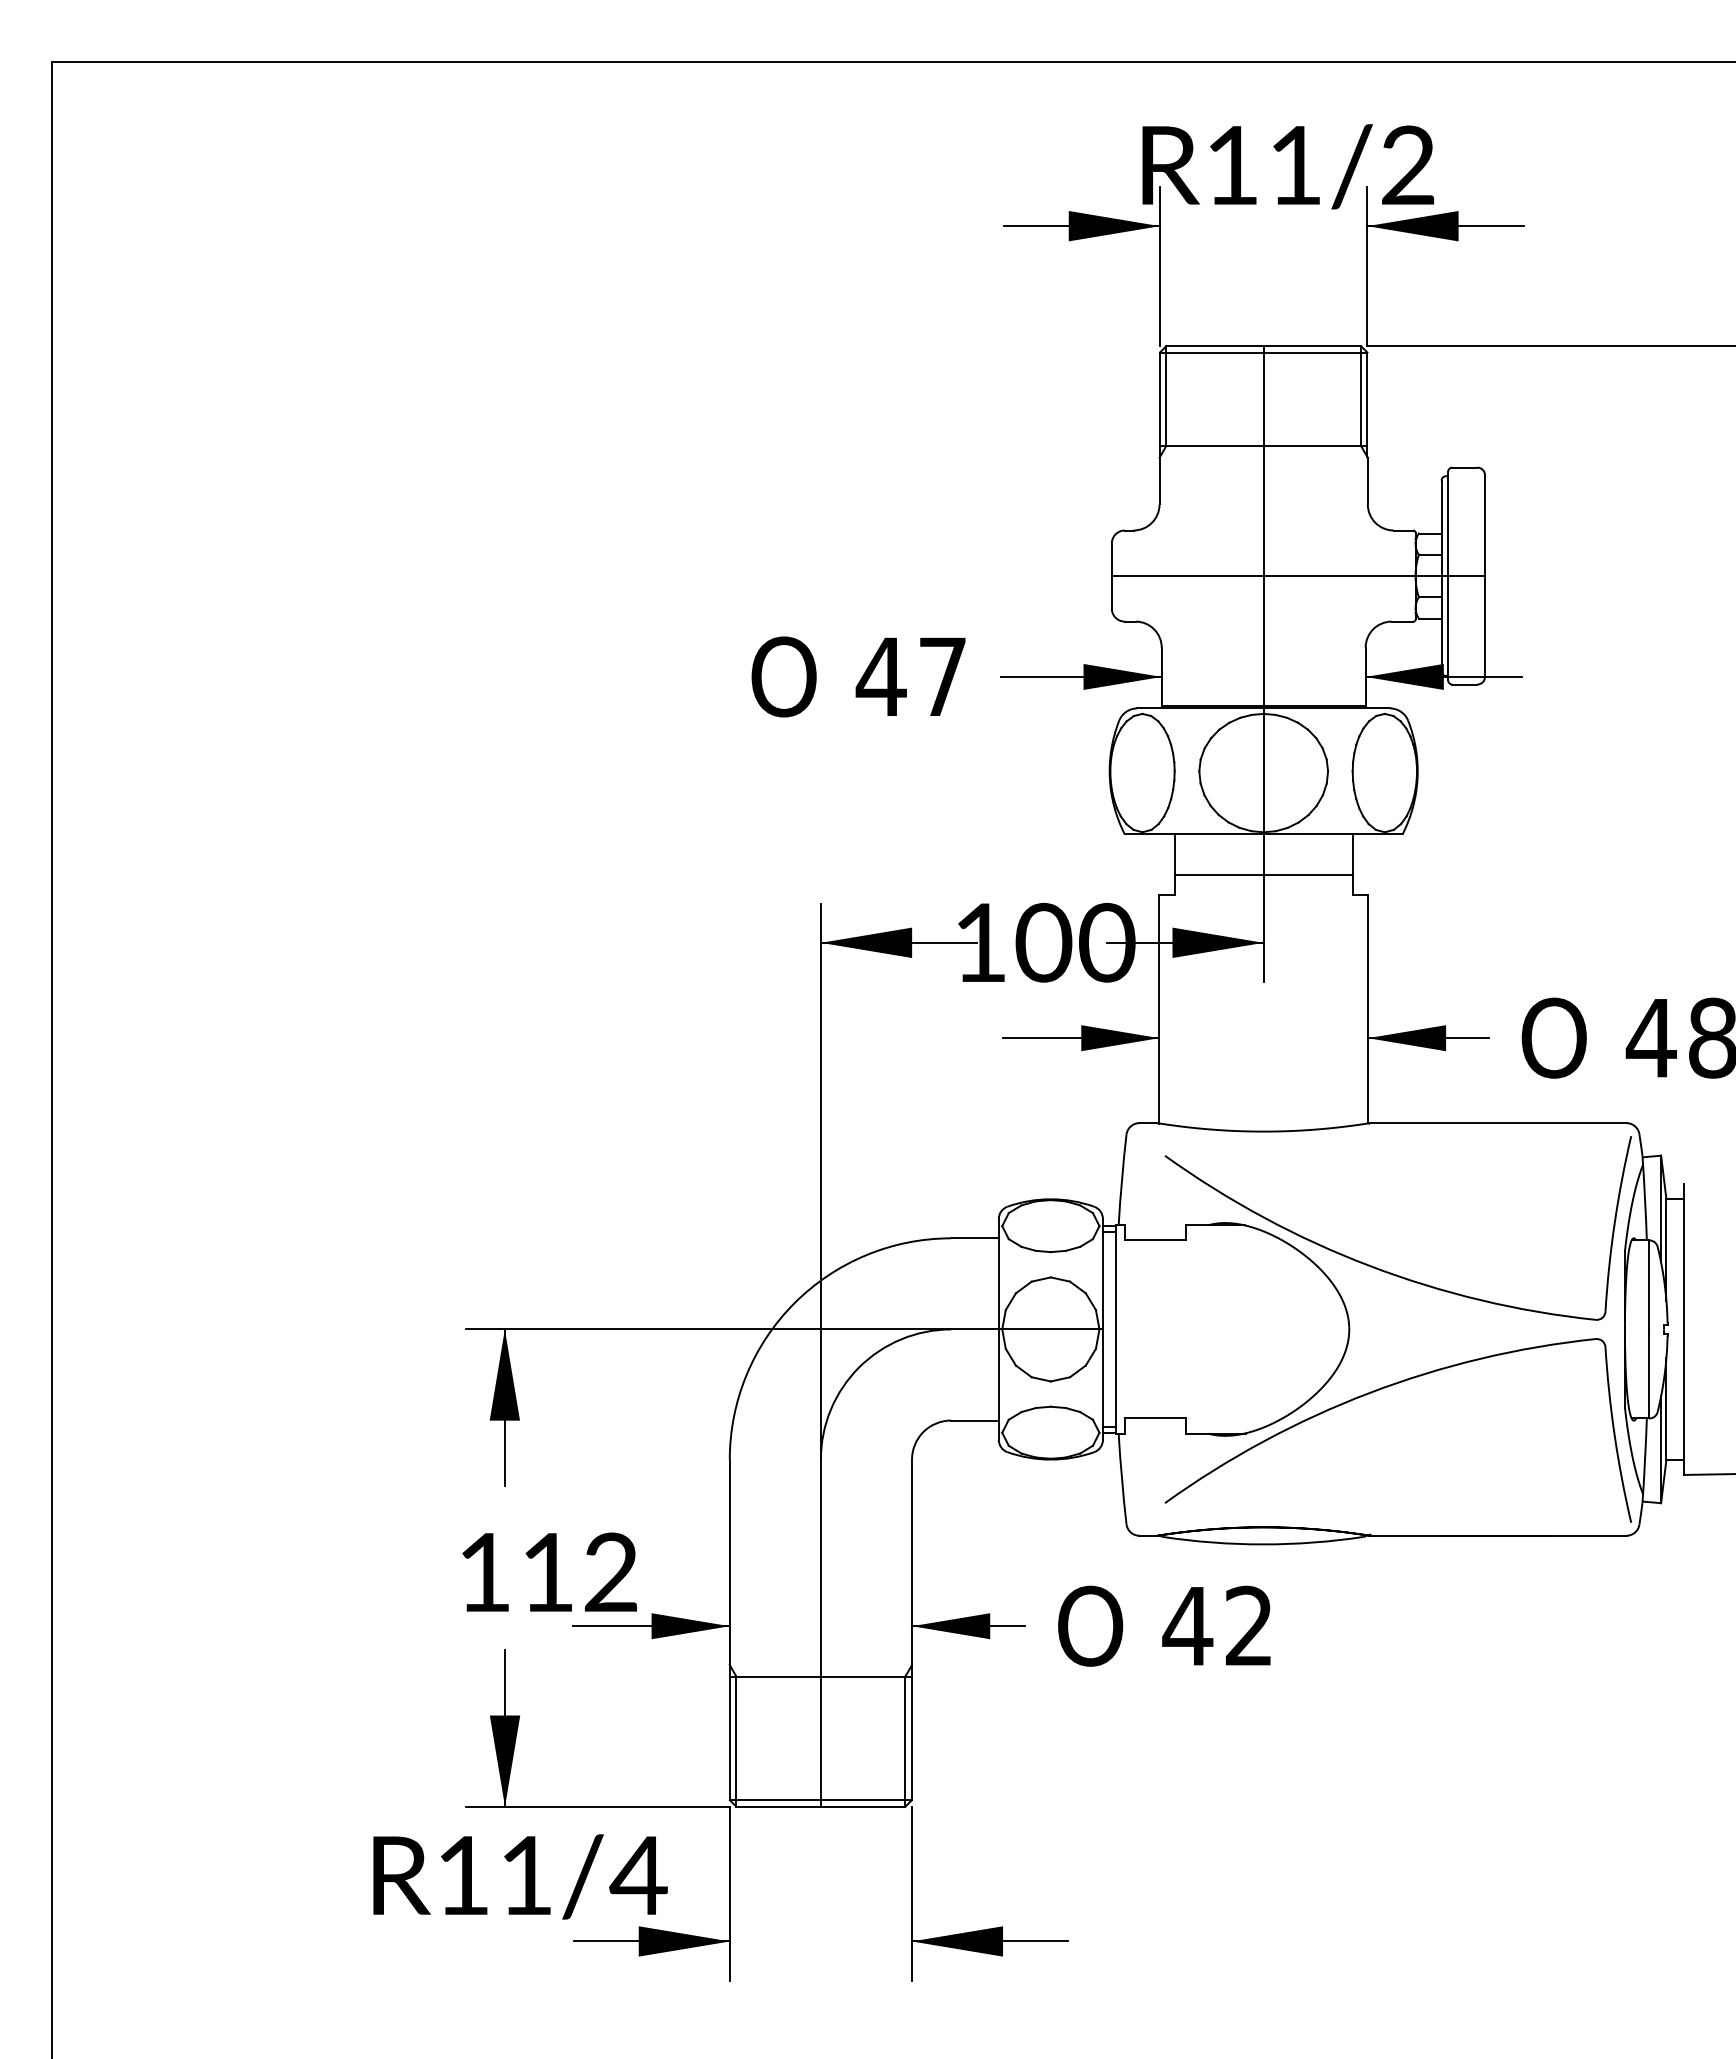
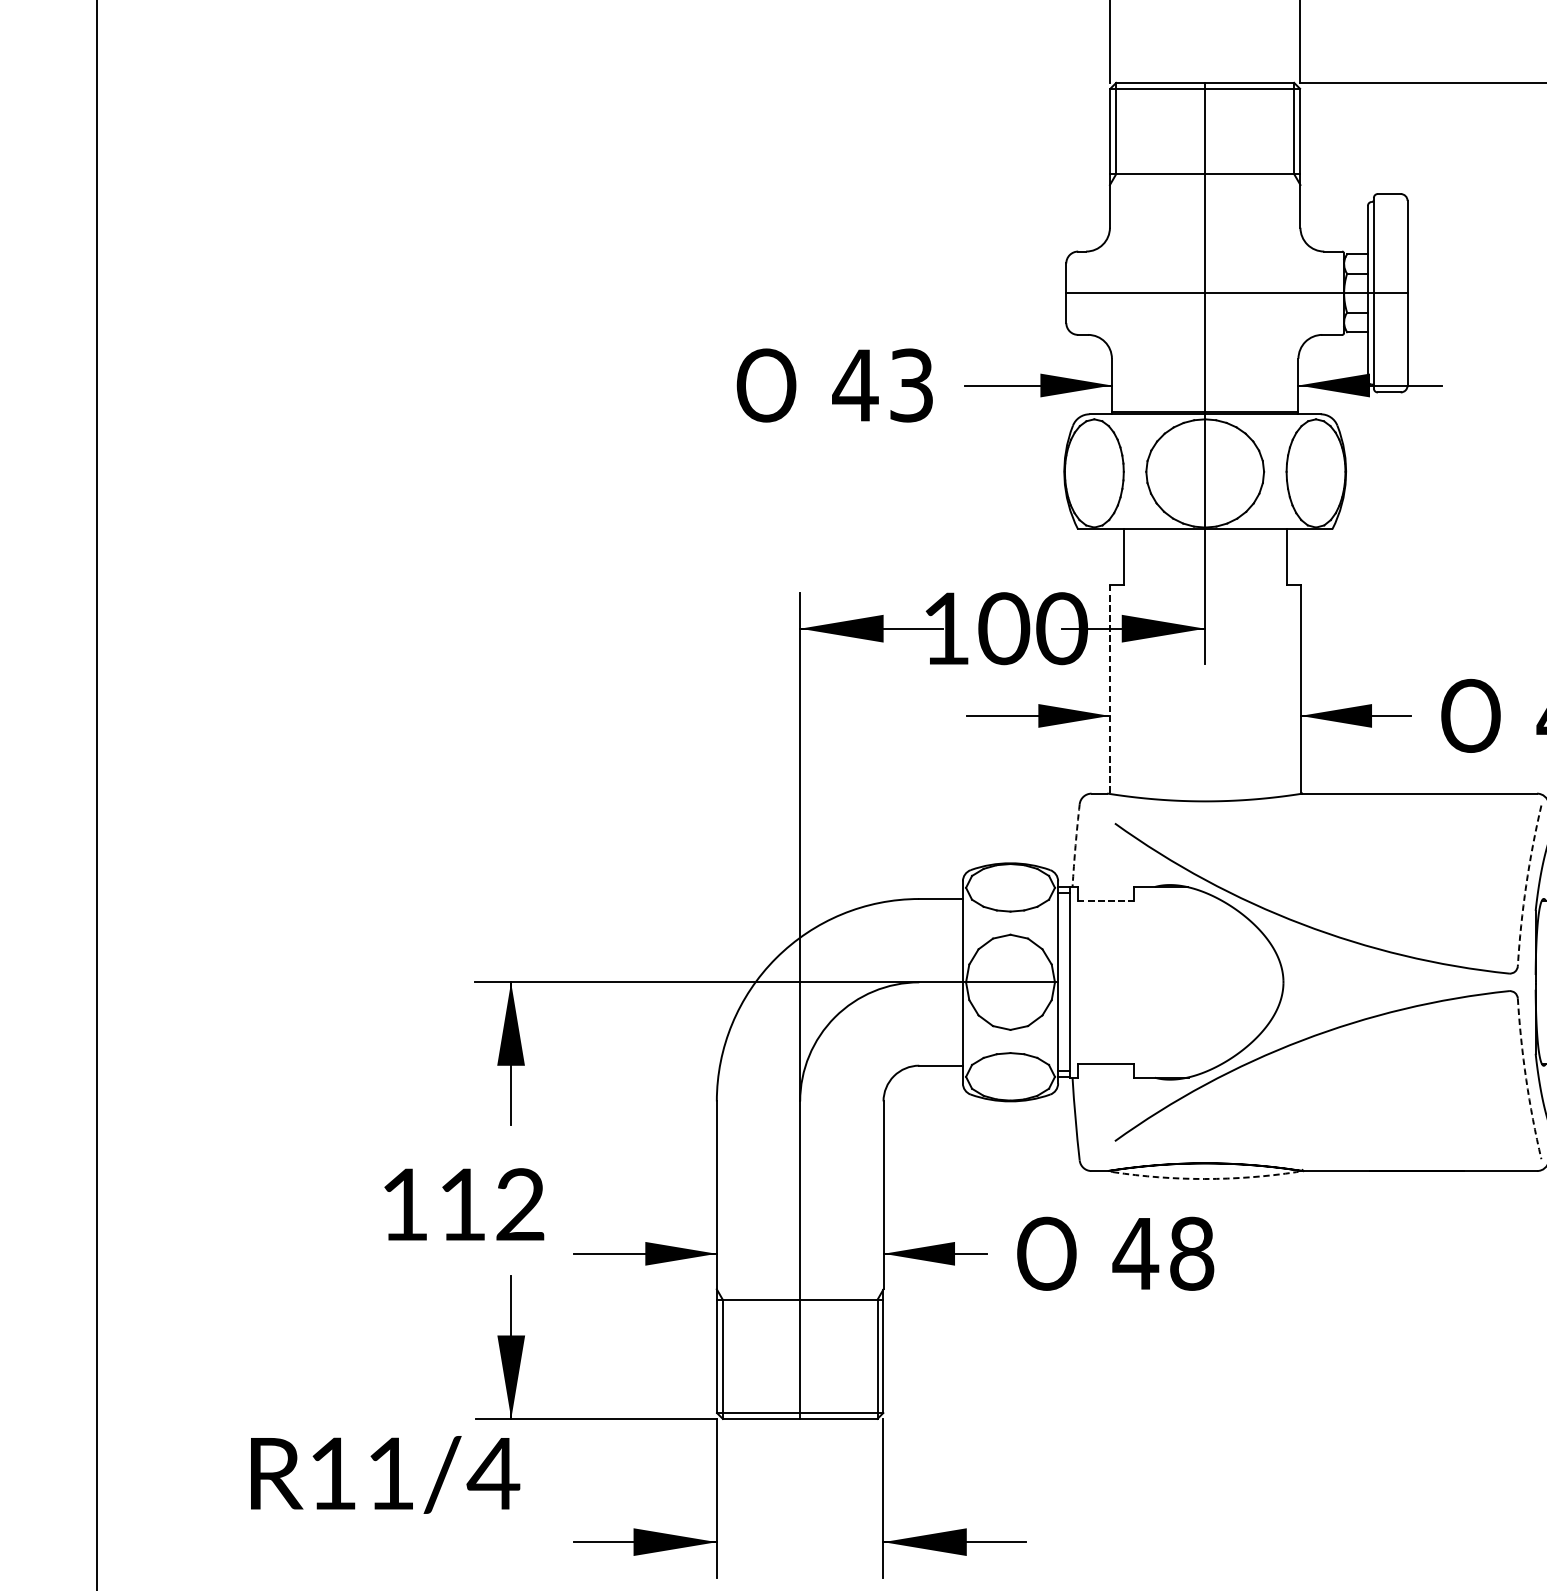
text: (942, 676) -> (911, 385), 47 -> 43
line: (1263, 874) -> (1205, 566), removed
line: (1159, 1009) -> (1109, 689), solid -> dashed
arc: (1121, 1179) -> (1075, 845), solid -> dashed
arc: (1614, 1223) -> (1526, 885), solid -> dashed
line: (1155, 1240) -> (1106, 900), solid -> dashed
arc: (1614, 1435) -> (1526, 1079), solid -> dashed
arc: (1263, 1544) -> (1205, 1179), solid -> dashed
text: (549, 1571) -> (464, 1203), moved
text: (1249, 1625) -> (1192, 1253), 42 -> 48
text: (520, 1876) -> (385, 1474), moved

